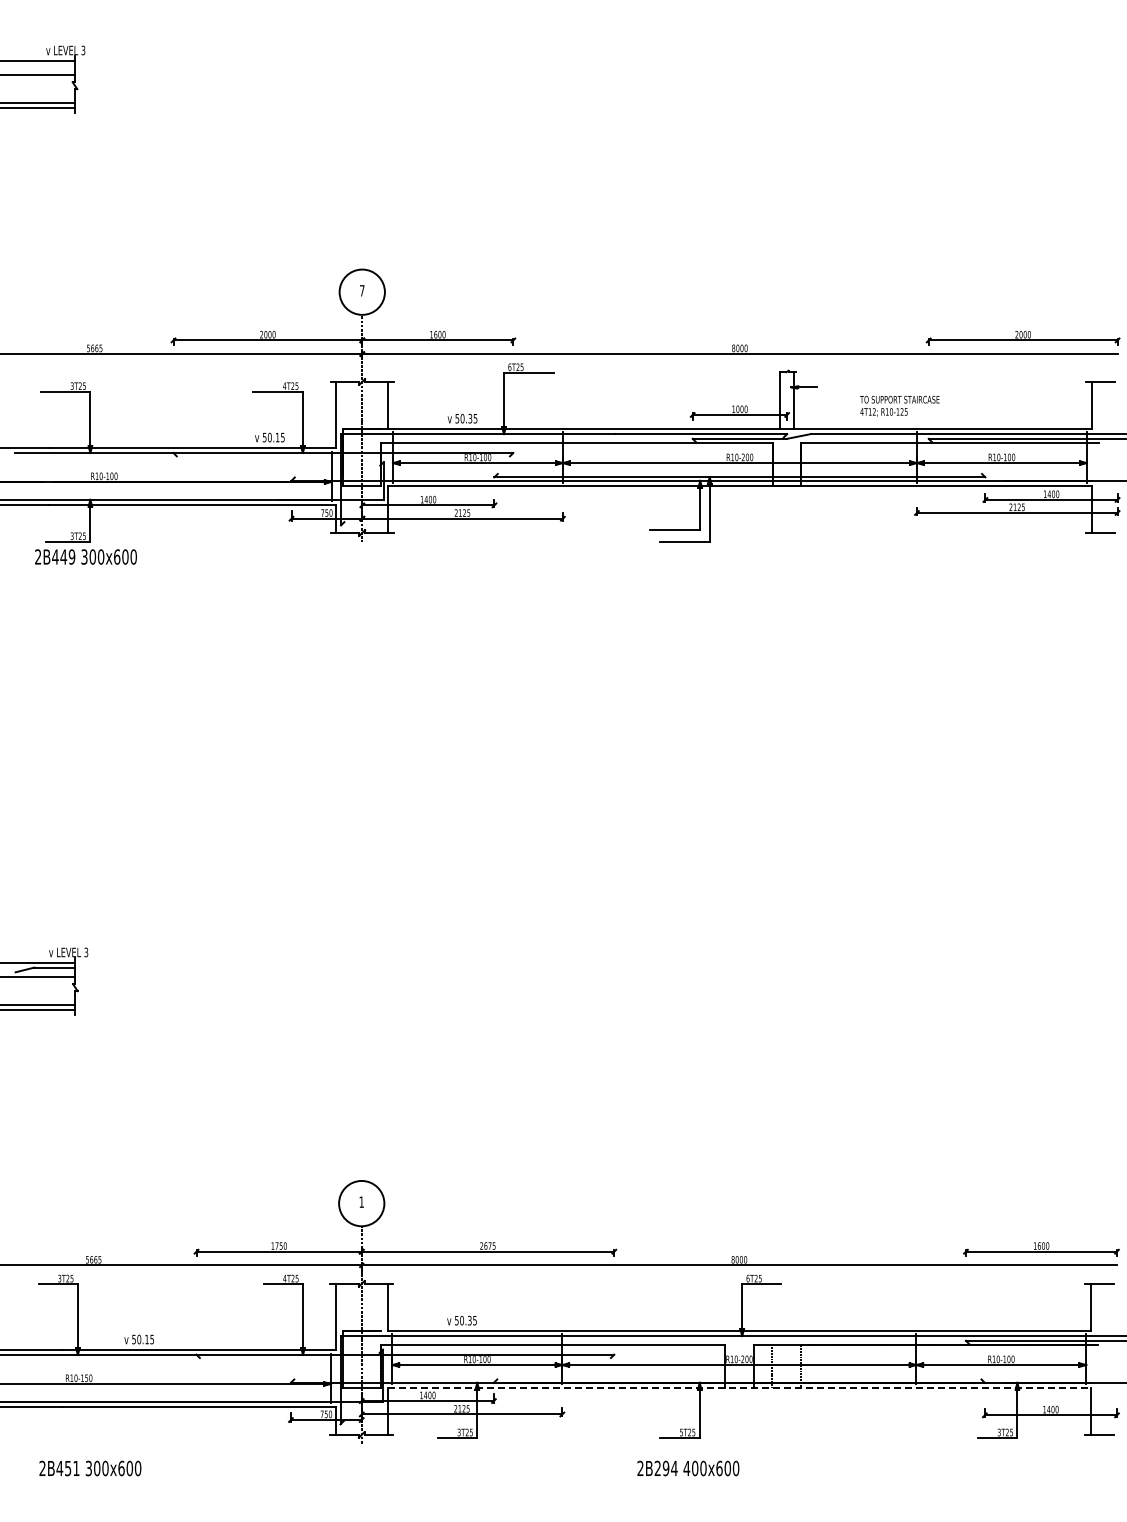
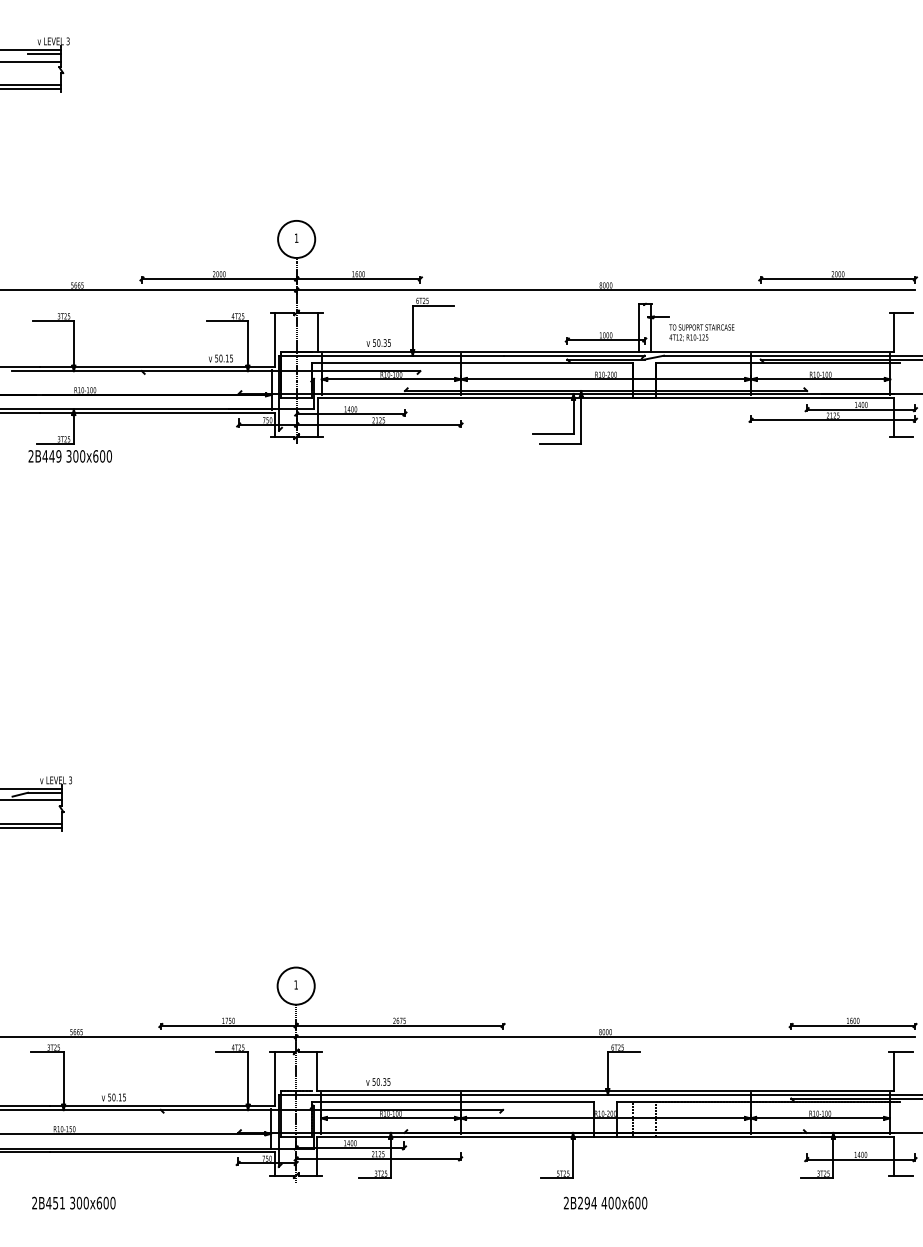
line: (54, 65) -> (44, 53), added
text: (362, 290) -> (296, 238), 7 -> 1
text: (899, 405) -> (701, 332), moved
line: (739, 1387) -> (605, 1136), dashed -> solid
text: (688, 1468) -> (605, 1203), moved

